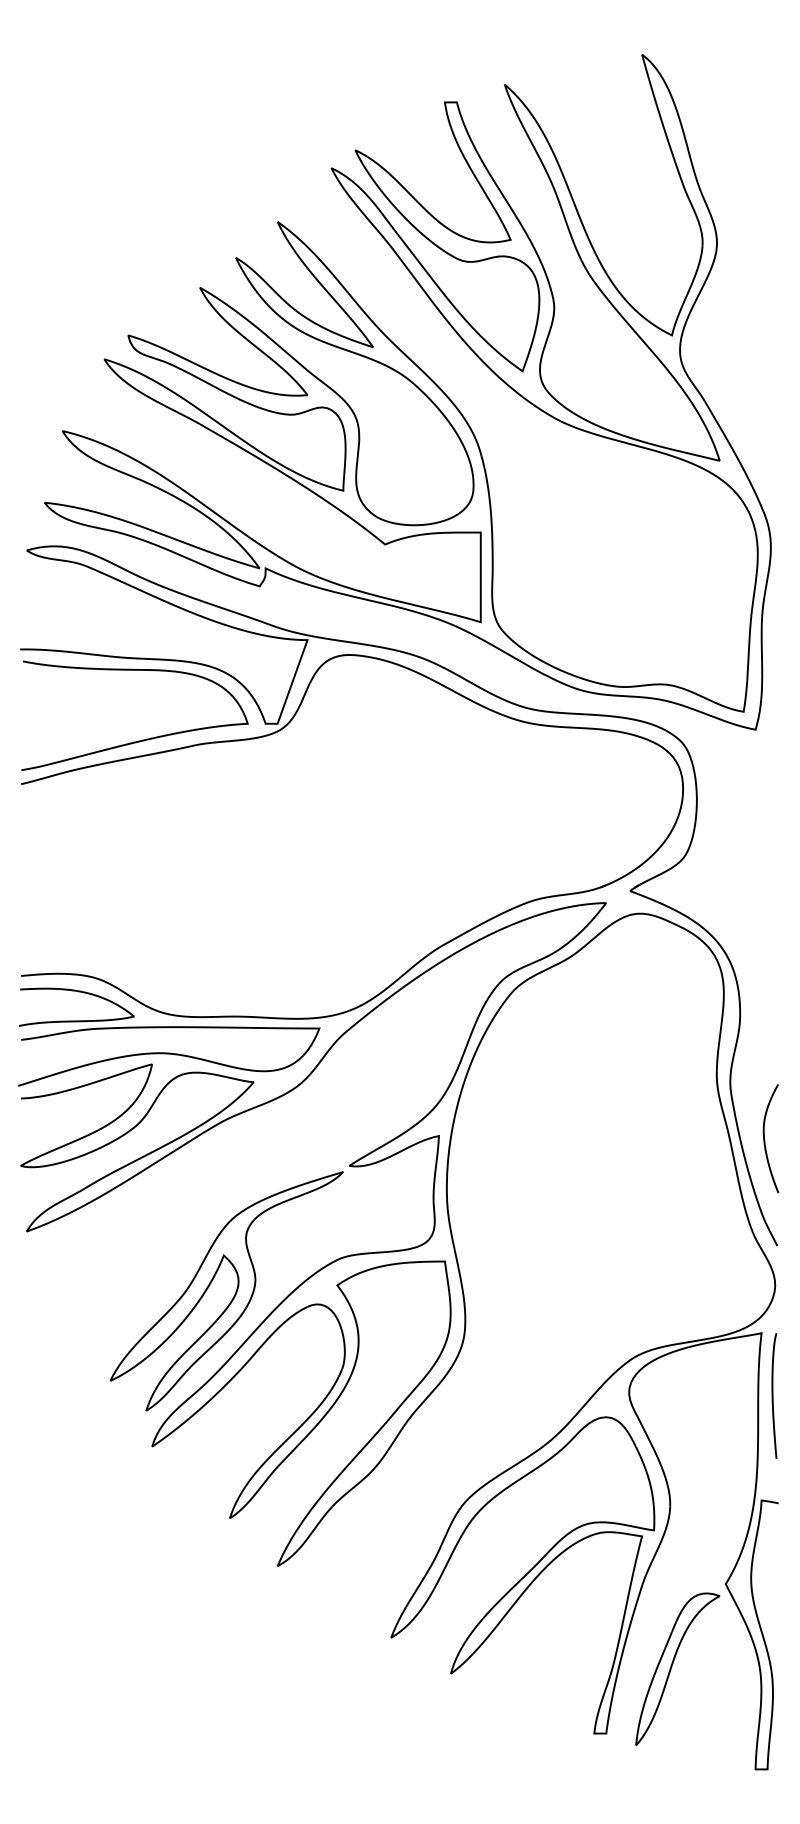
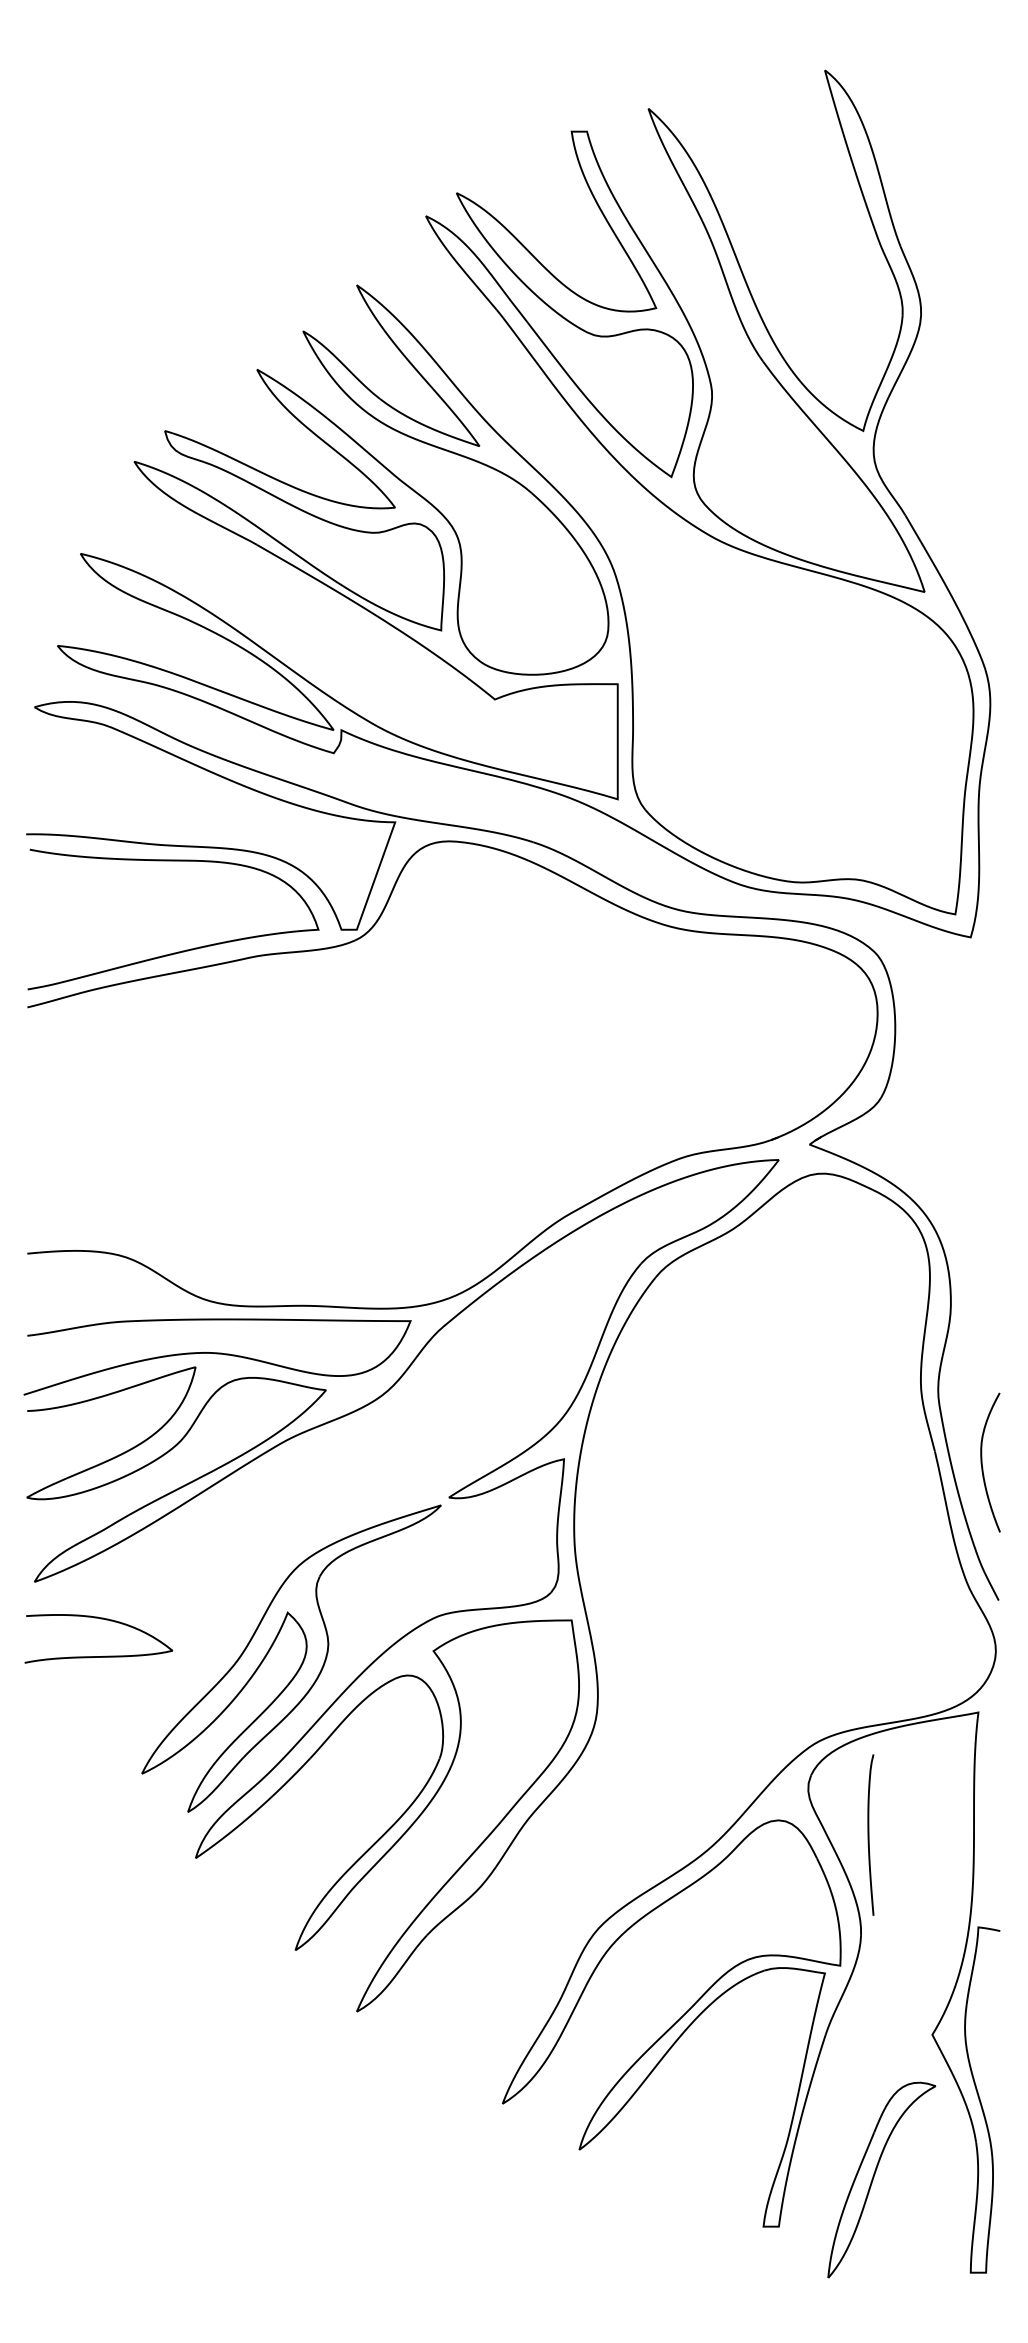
curve: (76, 1021) -> (98, 1656), moved
curve: (773, 1395) -> (869, 1834), moved
part: (672, 1667) -> (874, 2177), moved

